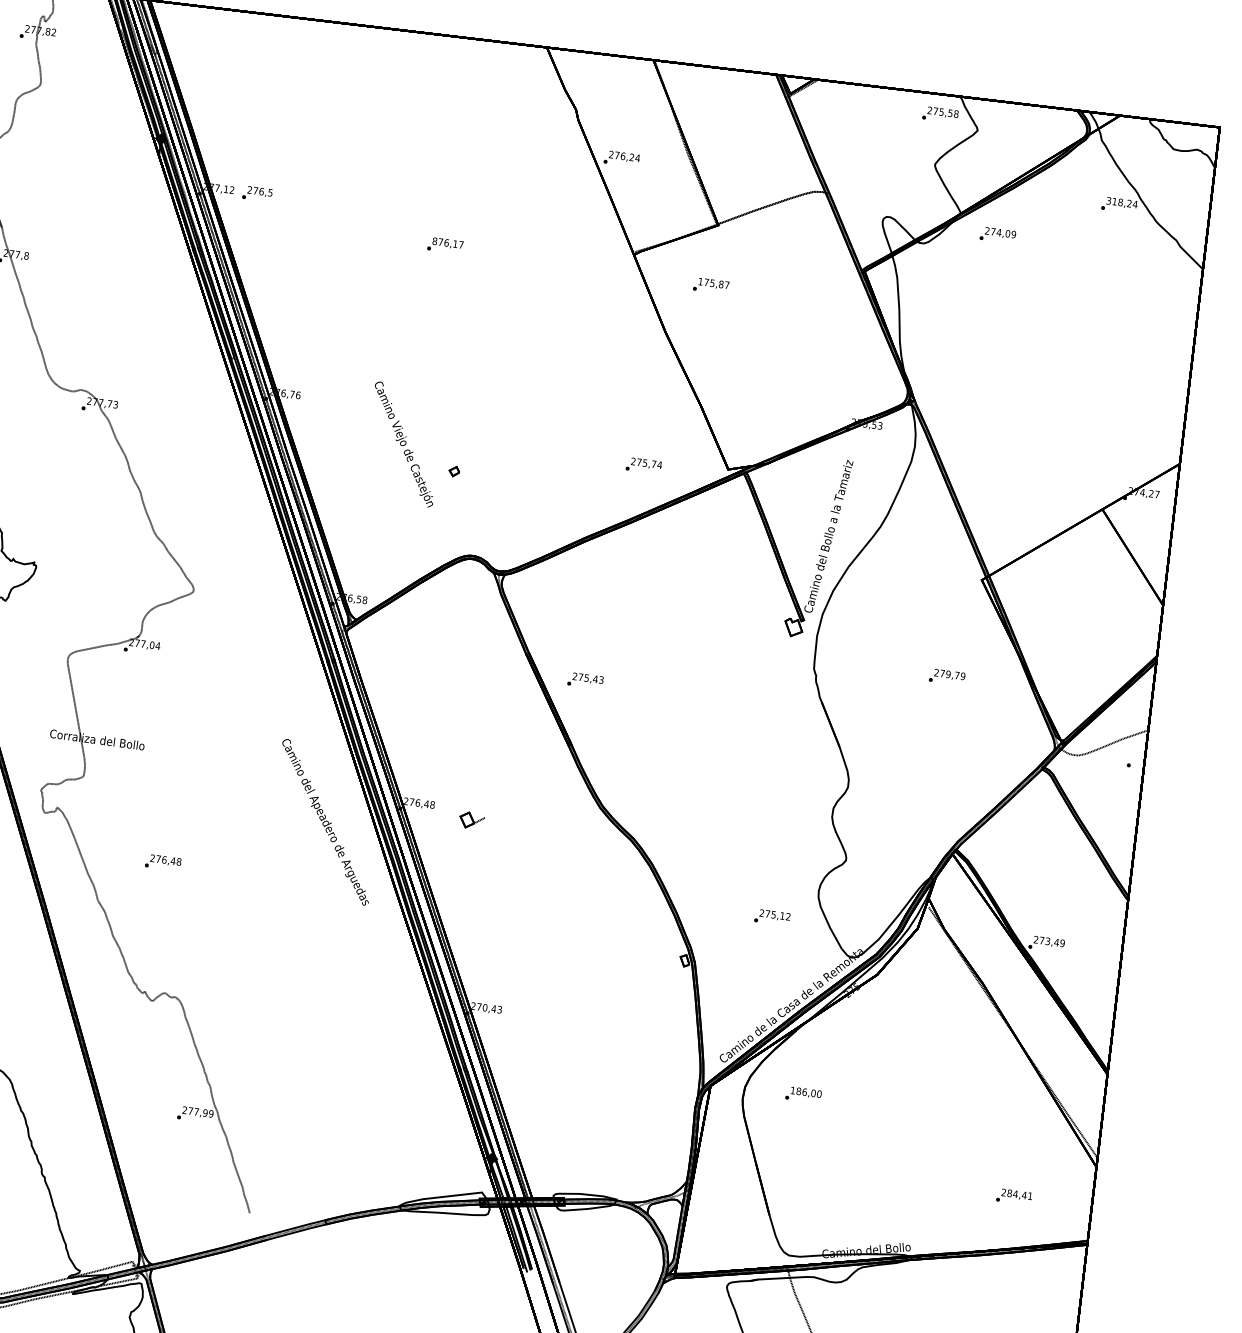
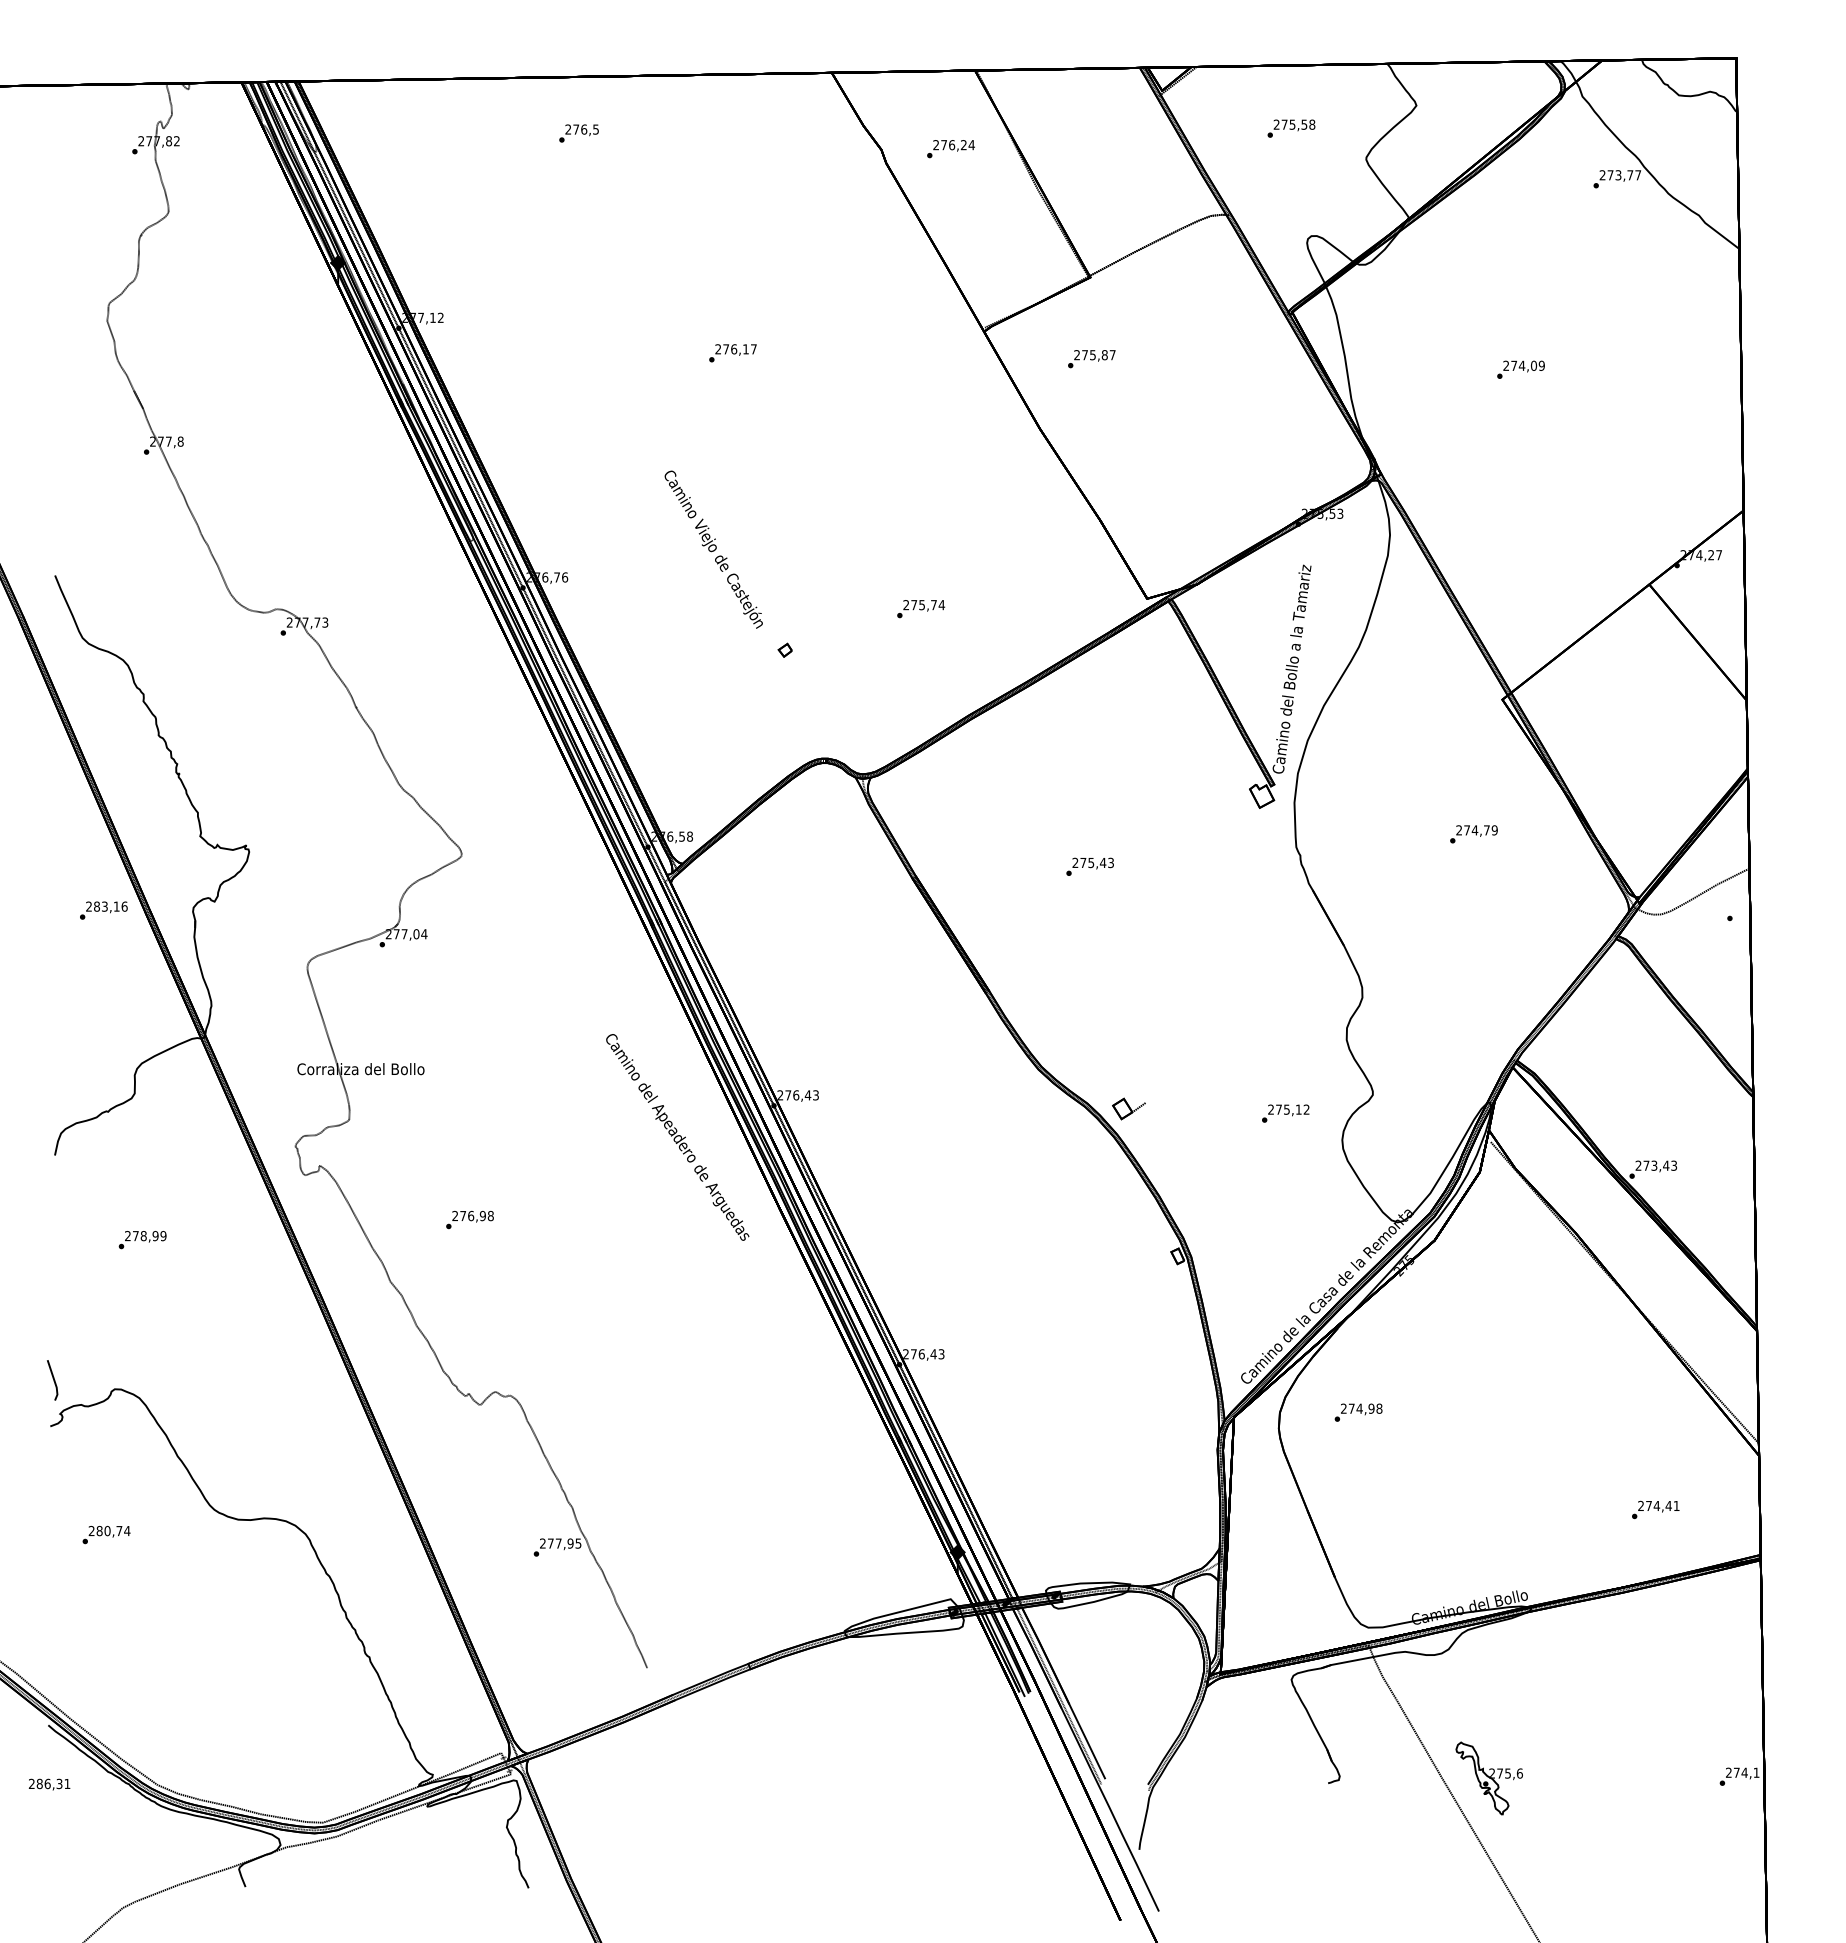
text: (940, 114) -> (1291, 128), moved
text: (621, 159) -> (950, 149), moved
text: (257, 194) -> (578, 133), moved
text: (1122, 202) -> (1620, 175), 318,24 -> 273,77
text: (997, 235) -> (1520, 369), moved
text: (435, 241) -> (718, 349), 876,17 -> 276,17
text: (700, 281) -> (1076, 355), 175,87 -> 275,87
text: (403, 444) -> (713, 549), moved
text: (644, 466) -> (921, 609), moved
text: (948, 674) -> (1474, 830), 279,79 -> 274,79
text: (585, 680) -> (1089, 866), moved
text: (432, 805) -> (816, 1095), 276,48 -> 276,43
part: (471, 820) -> (1128, 1108), moved
text: (172, 860) -> (482, 1215), 276,48 -> 276,98
text: (772, 917) -> (1285, 1113), moved
text: (1062, 943) -> (1674, 1165), 273,49 -> 273,43
text: (484, 1007) -> (921, 1353), 270,43 -> 276,43
text: (806, 1092) -> (1361, 1408), 186,00 -> 274,98
text: (211, 1113) -> (578, 1543), 277,99 -> 277,95
text: (1010, 1193) -> (1649, 1505), 284,41 -> 274,41

